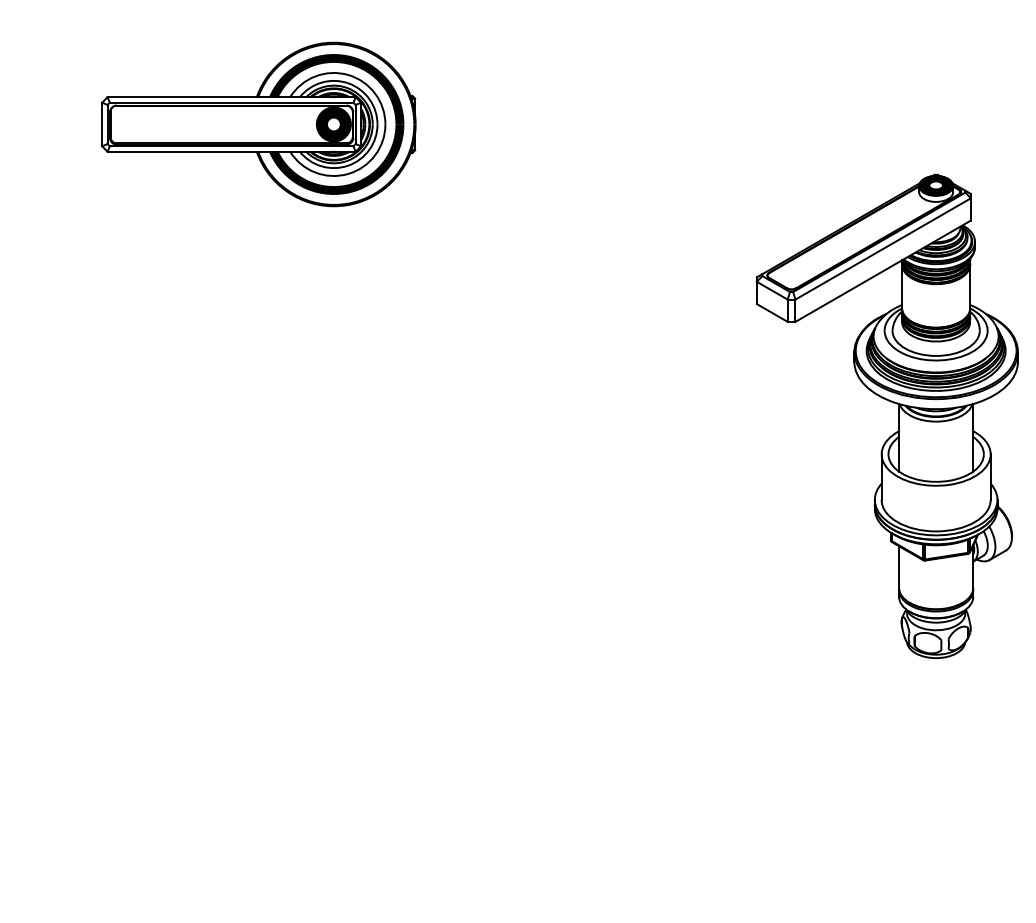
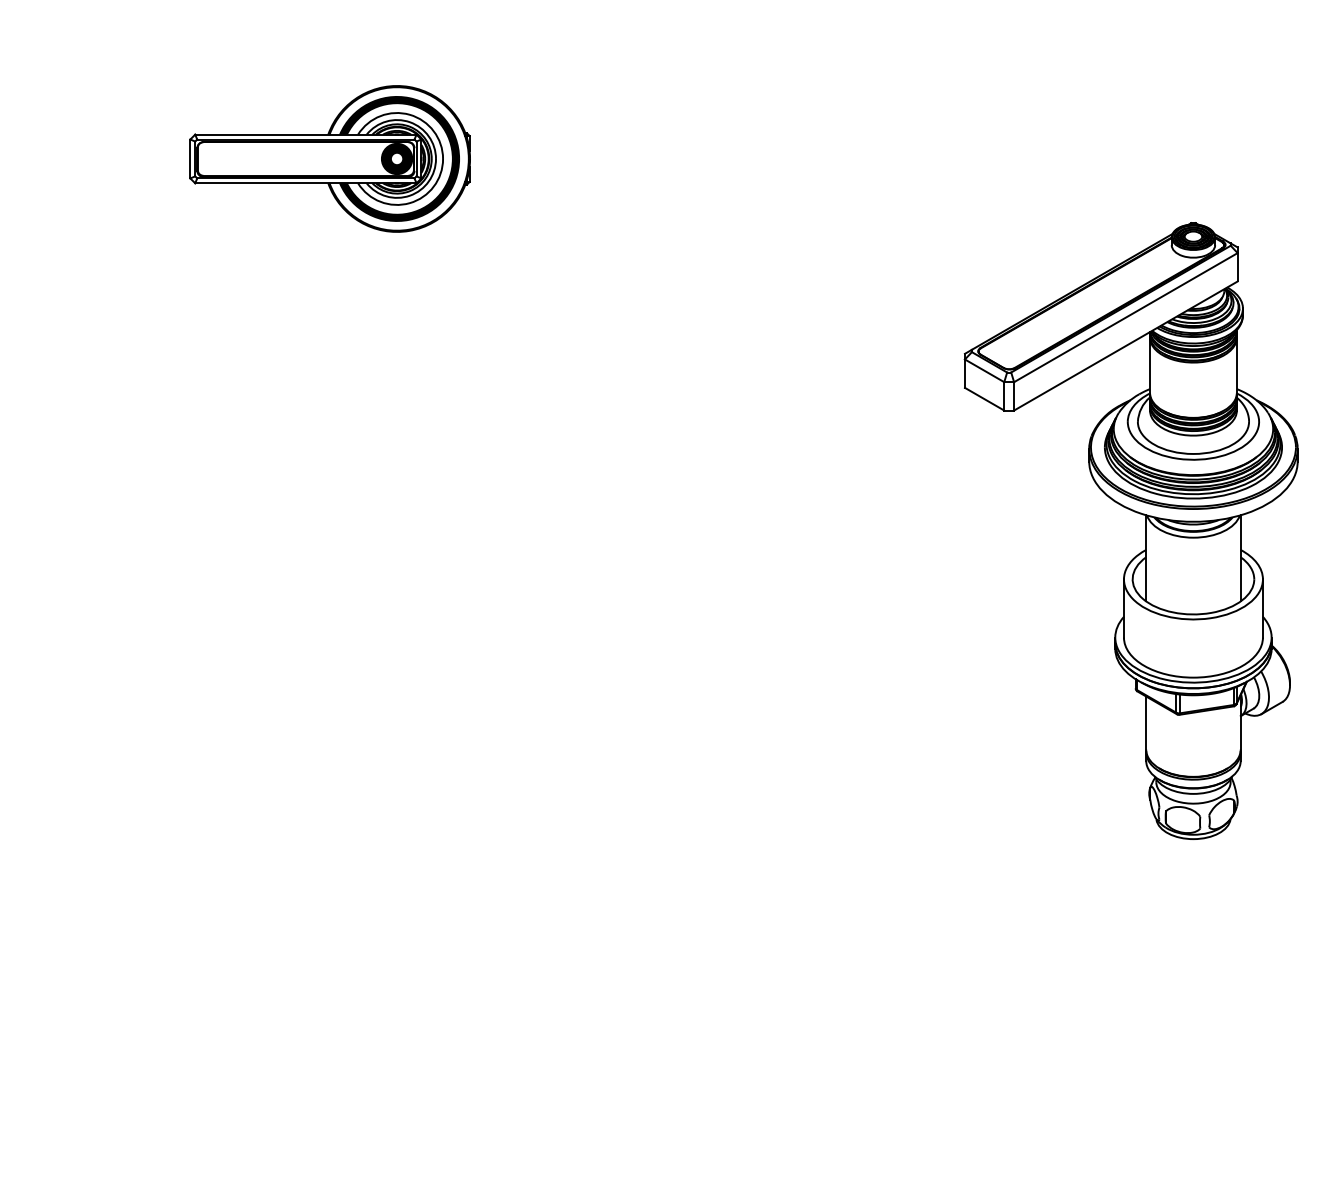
part: (258, 124) -> (329, 158), size x0.7

